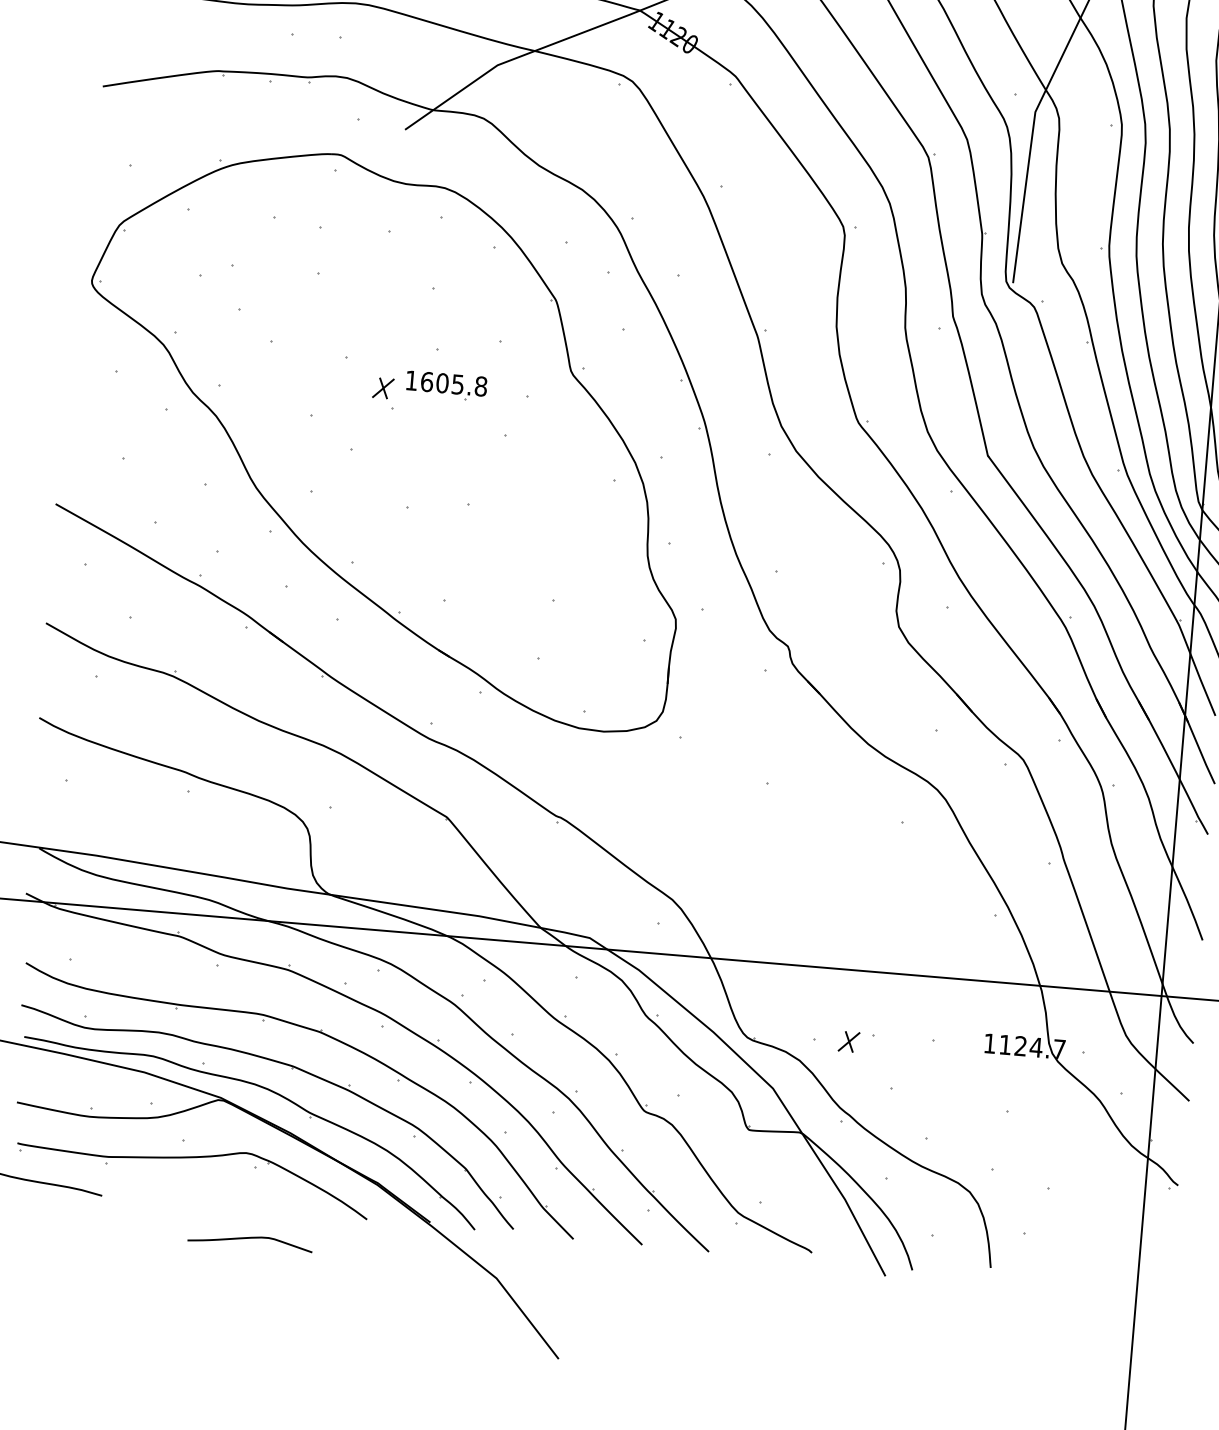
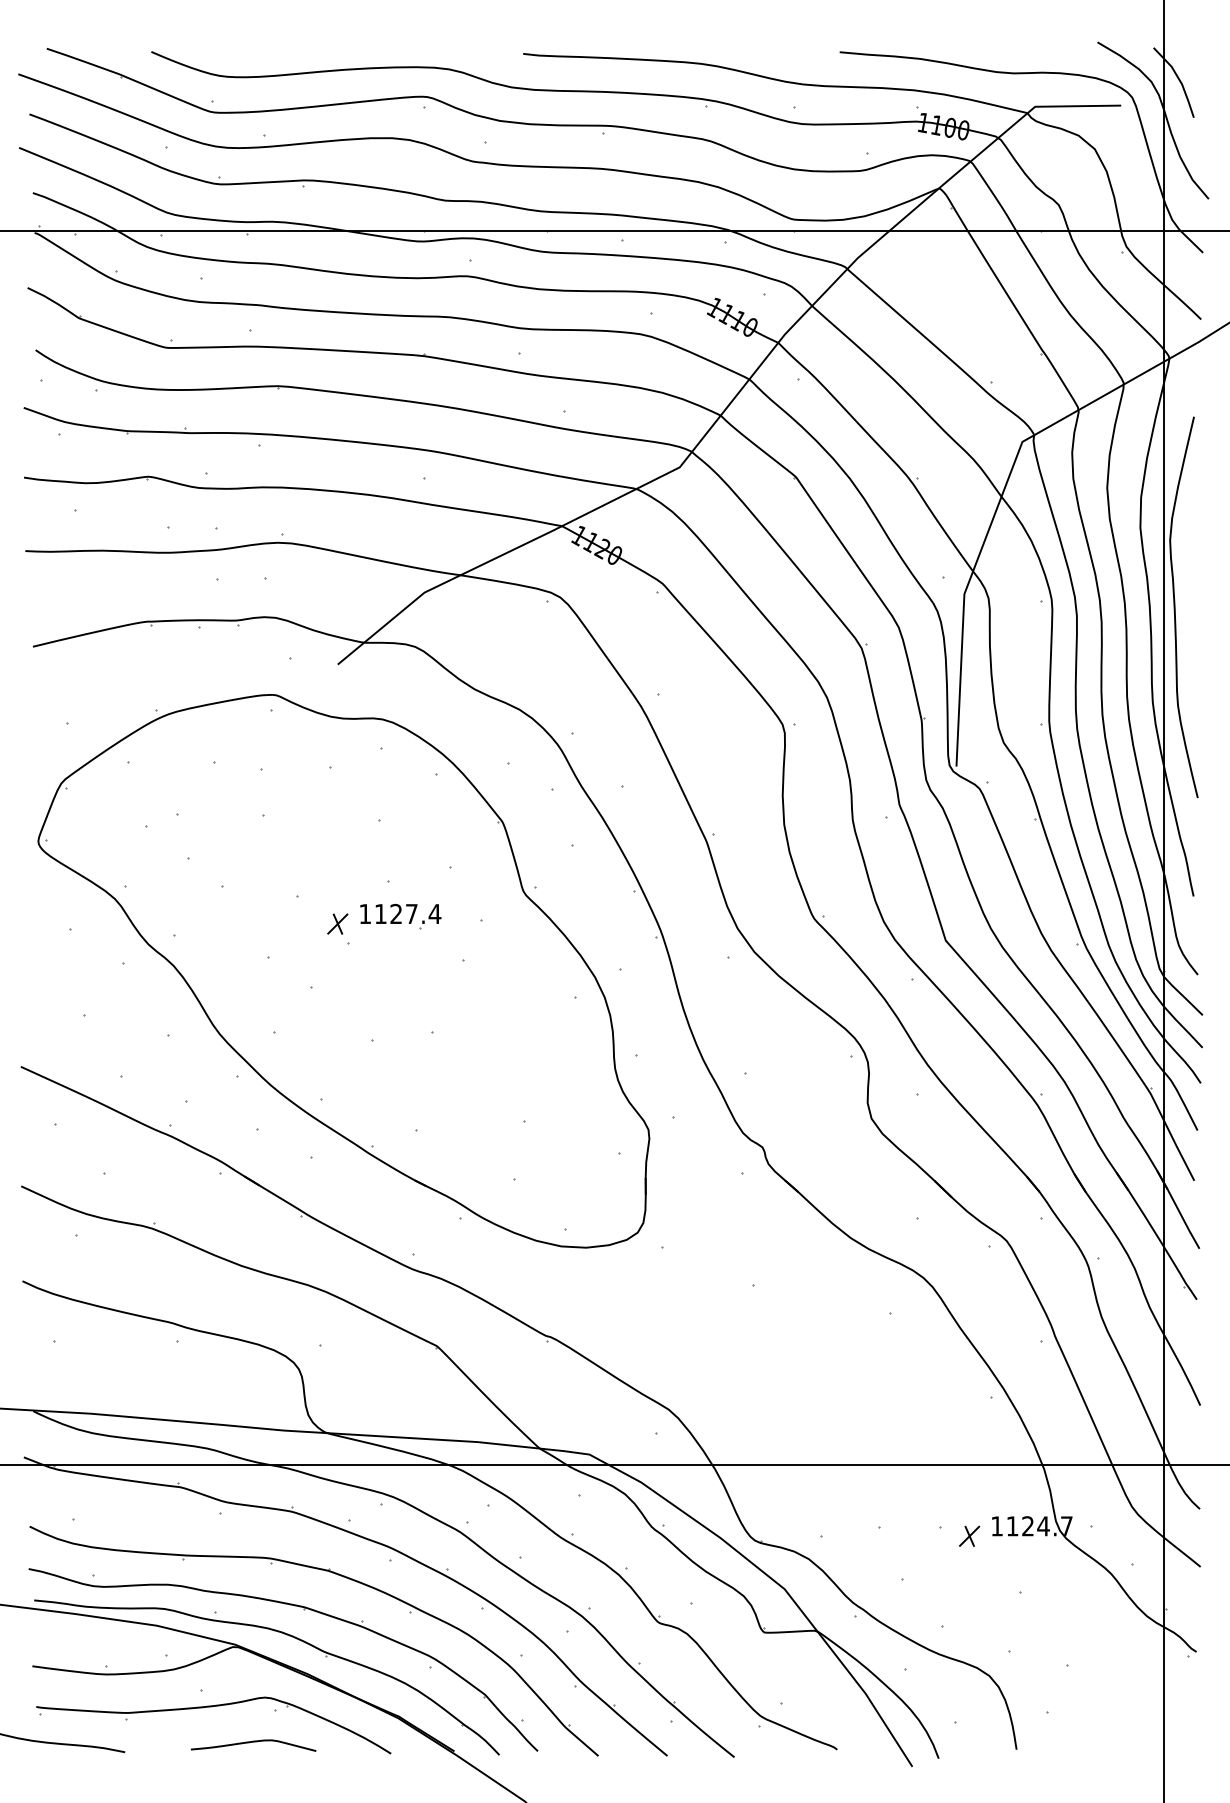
text: (453, 383) -> (407, 913), 1605.8 -> 1127.4
part: (849, 1041) -> (969, 1535), moved
curve: (250, 1238) -> (253, 1742), moved

